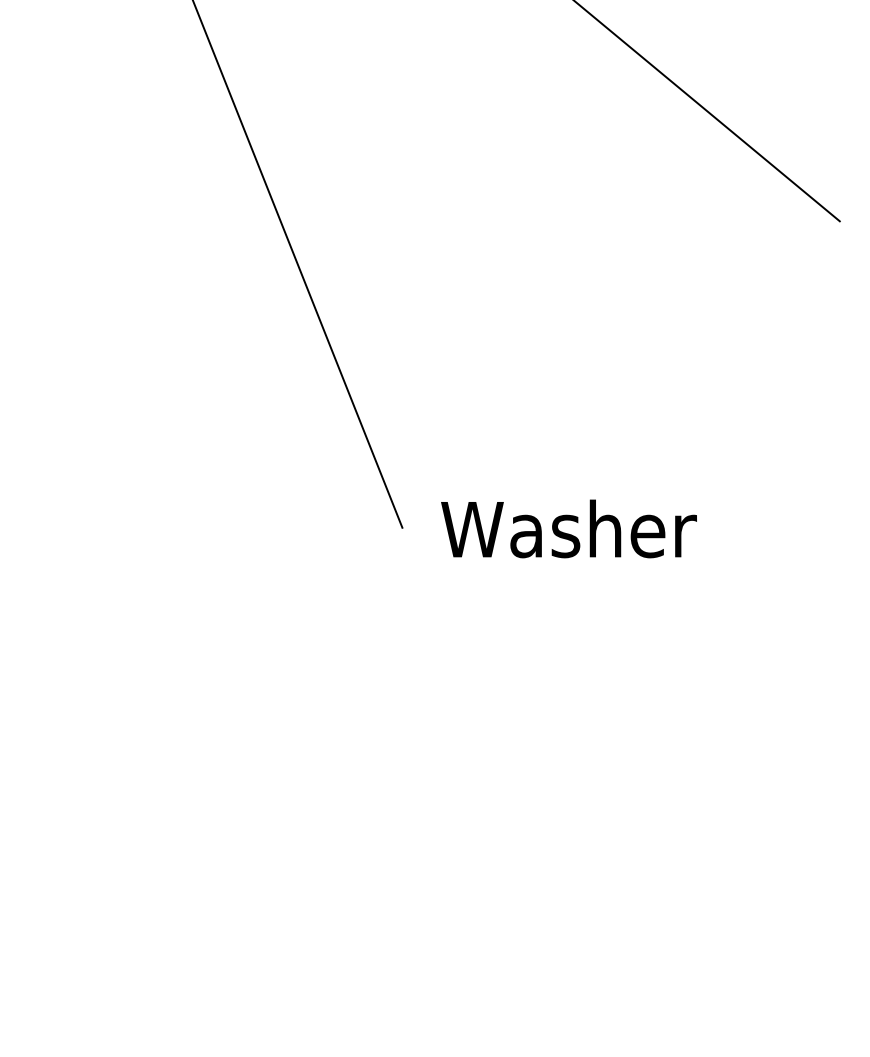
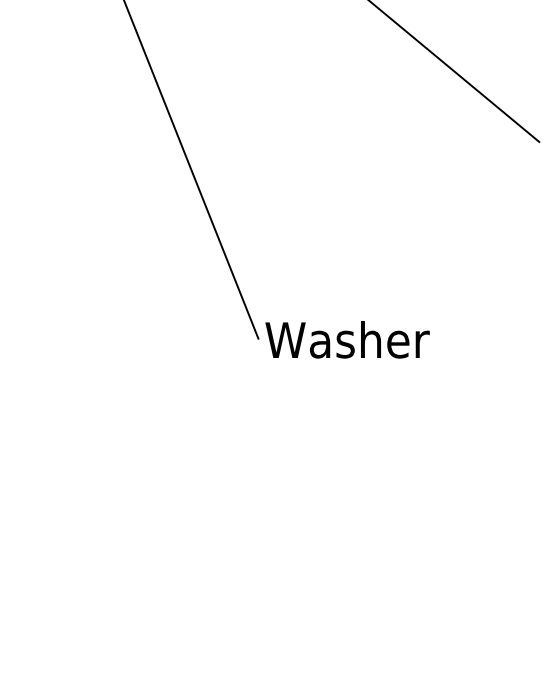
text: (568, 528) -> (347, 339), moved

